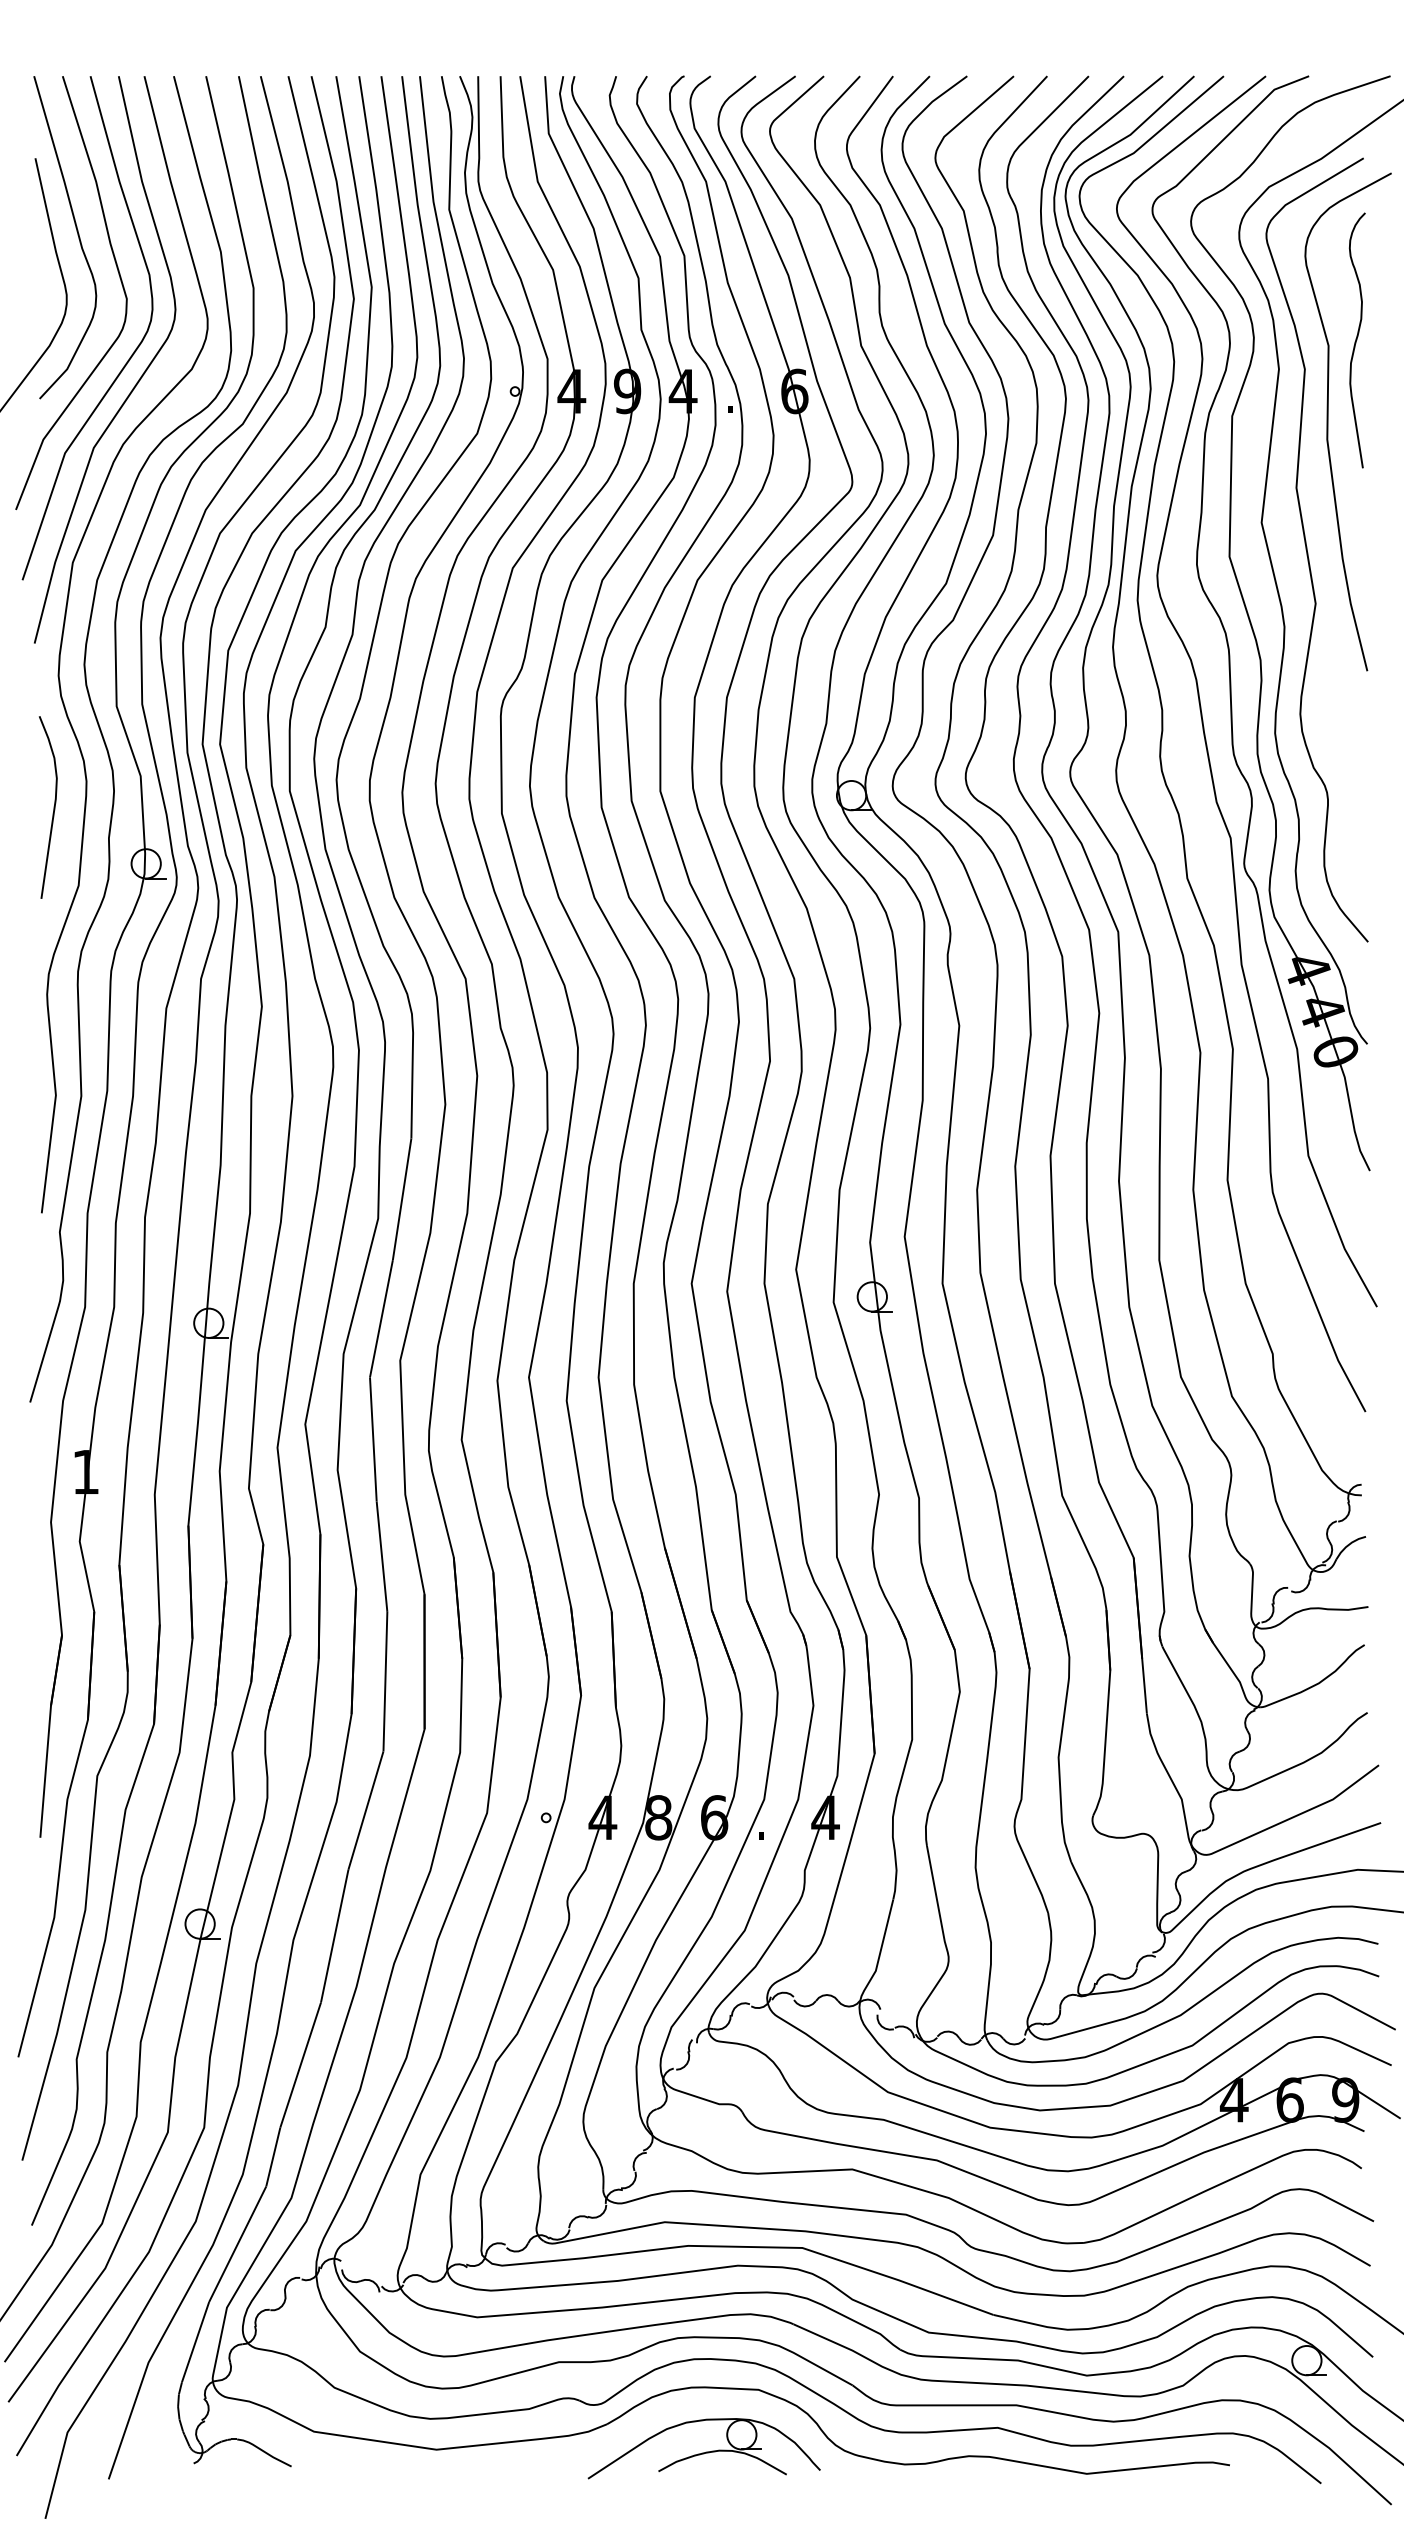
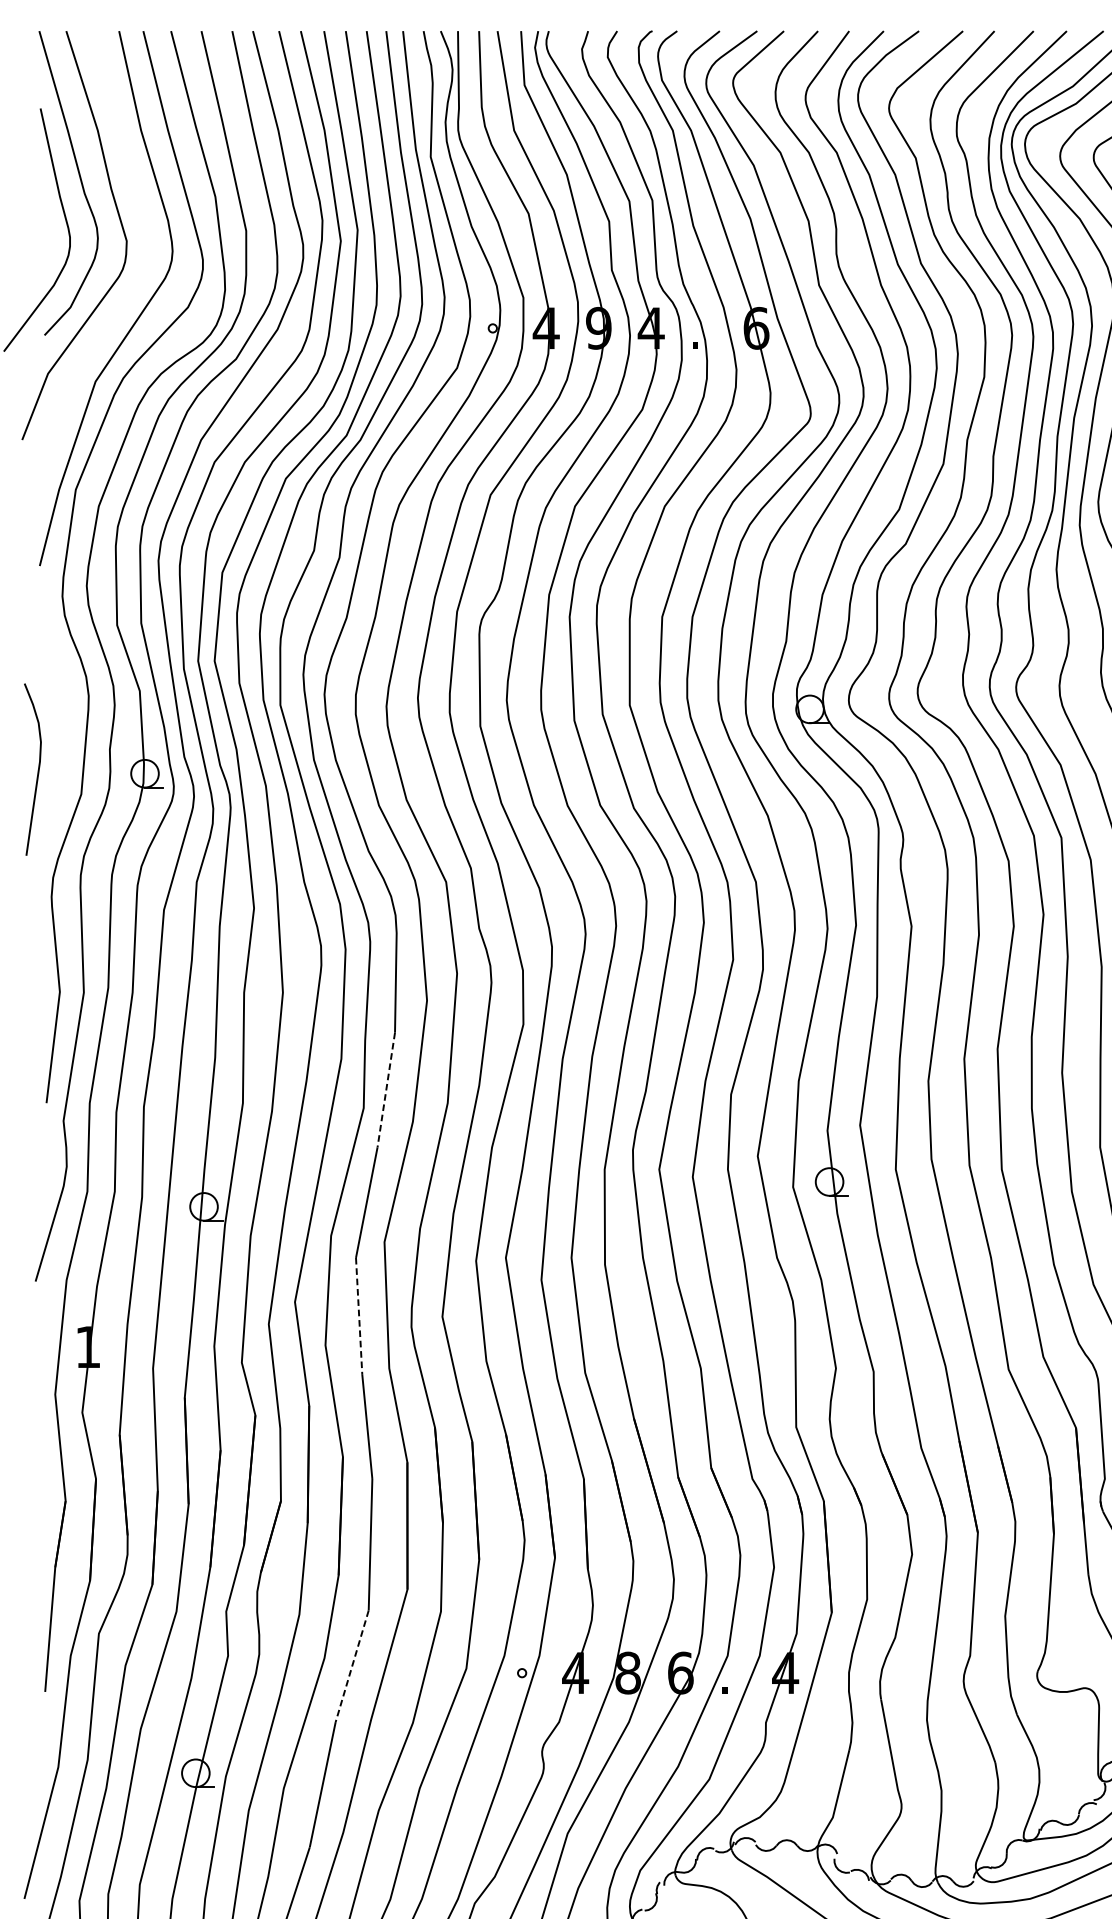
curve: (129, 357) -> (129, 296), removed
curve: (53, 807) -> (37, 769), moved
line: (402, 1199) -> (386, 1090), solid -> dashed
line: (373, 1439) -> (359, 1316), solid -> dashed
line: (365, 1810) -> (351, 1666), solid -> dashed

